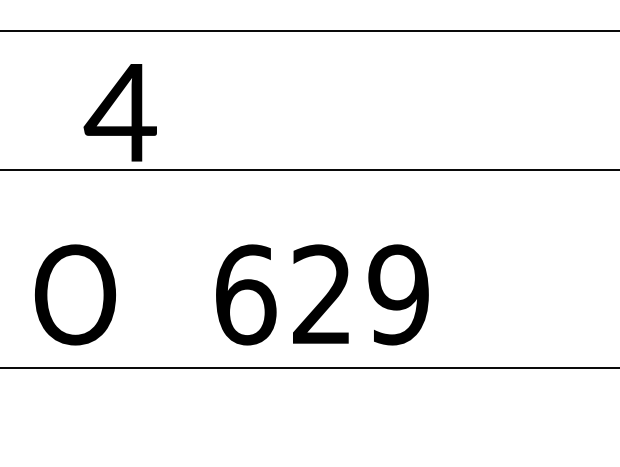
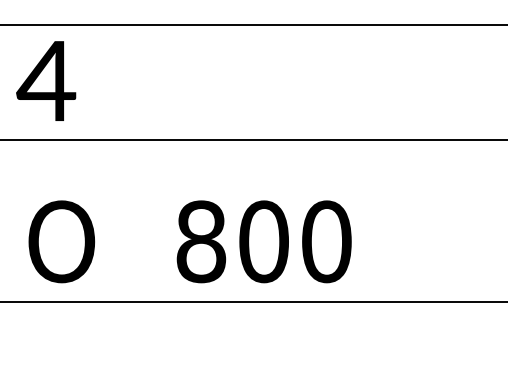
text: (119, 112) -> (45, 80), moved
text: (322, 294) -> (264, 241), 629 -> 800

